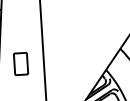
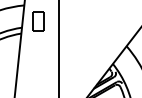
part: (20, 64) -> (38, 21), moved

